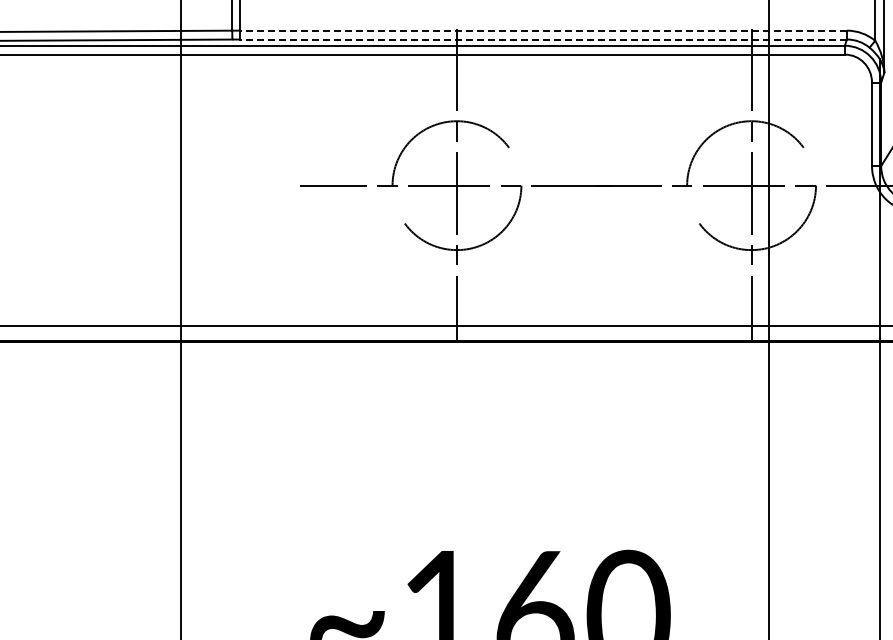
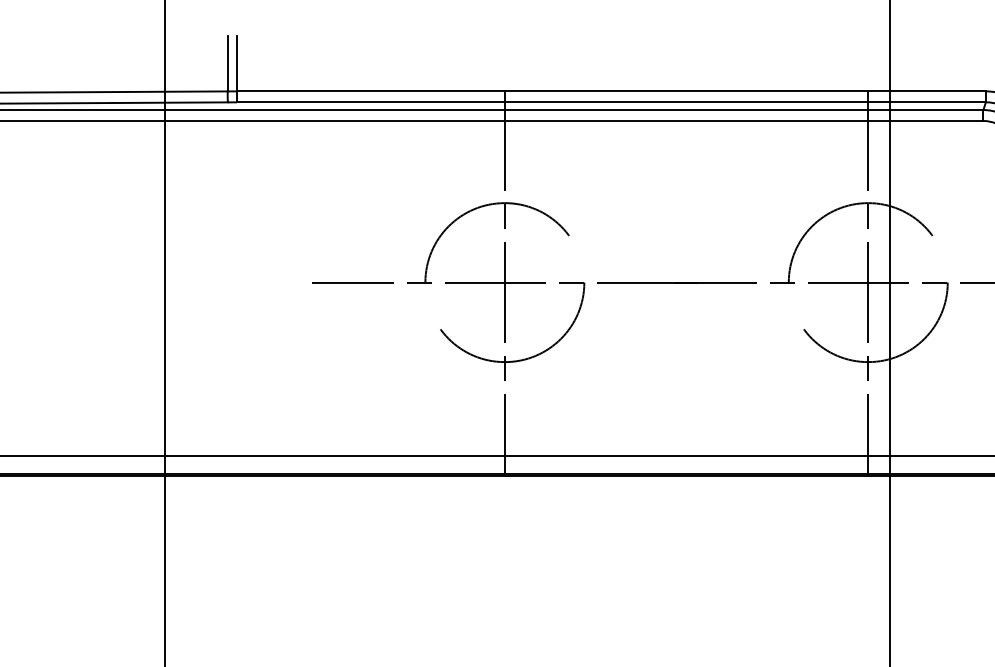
line: (543, 30) -> (611, 91), dashed -> solid
line: (543, 39) -> (611, 102), dashed -> solid

